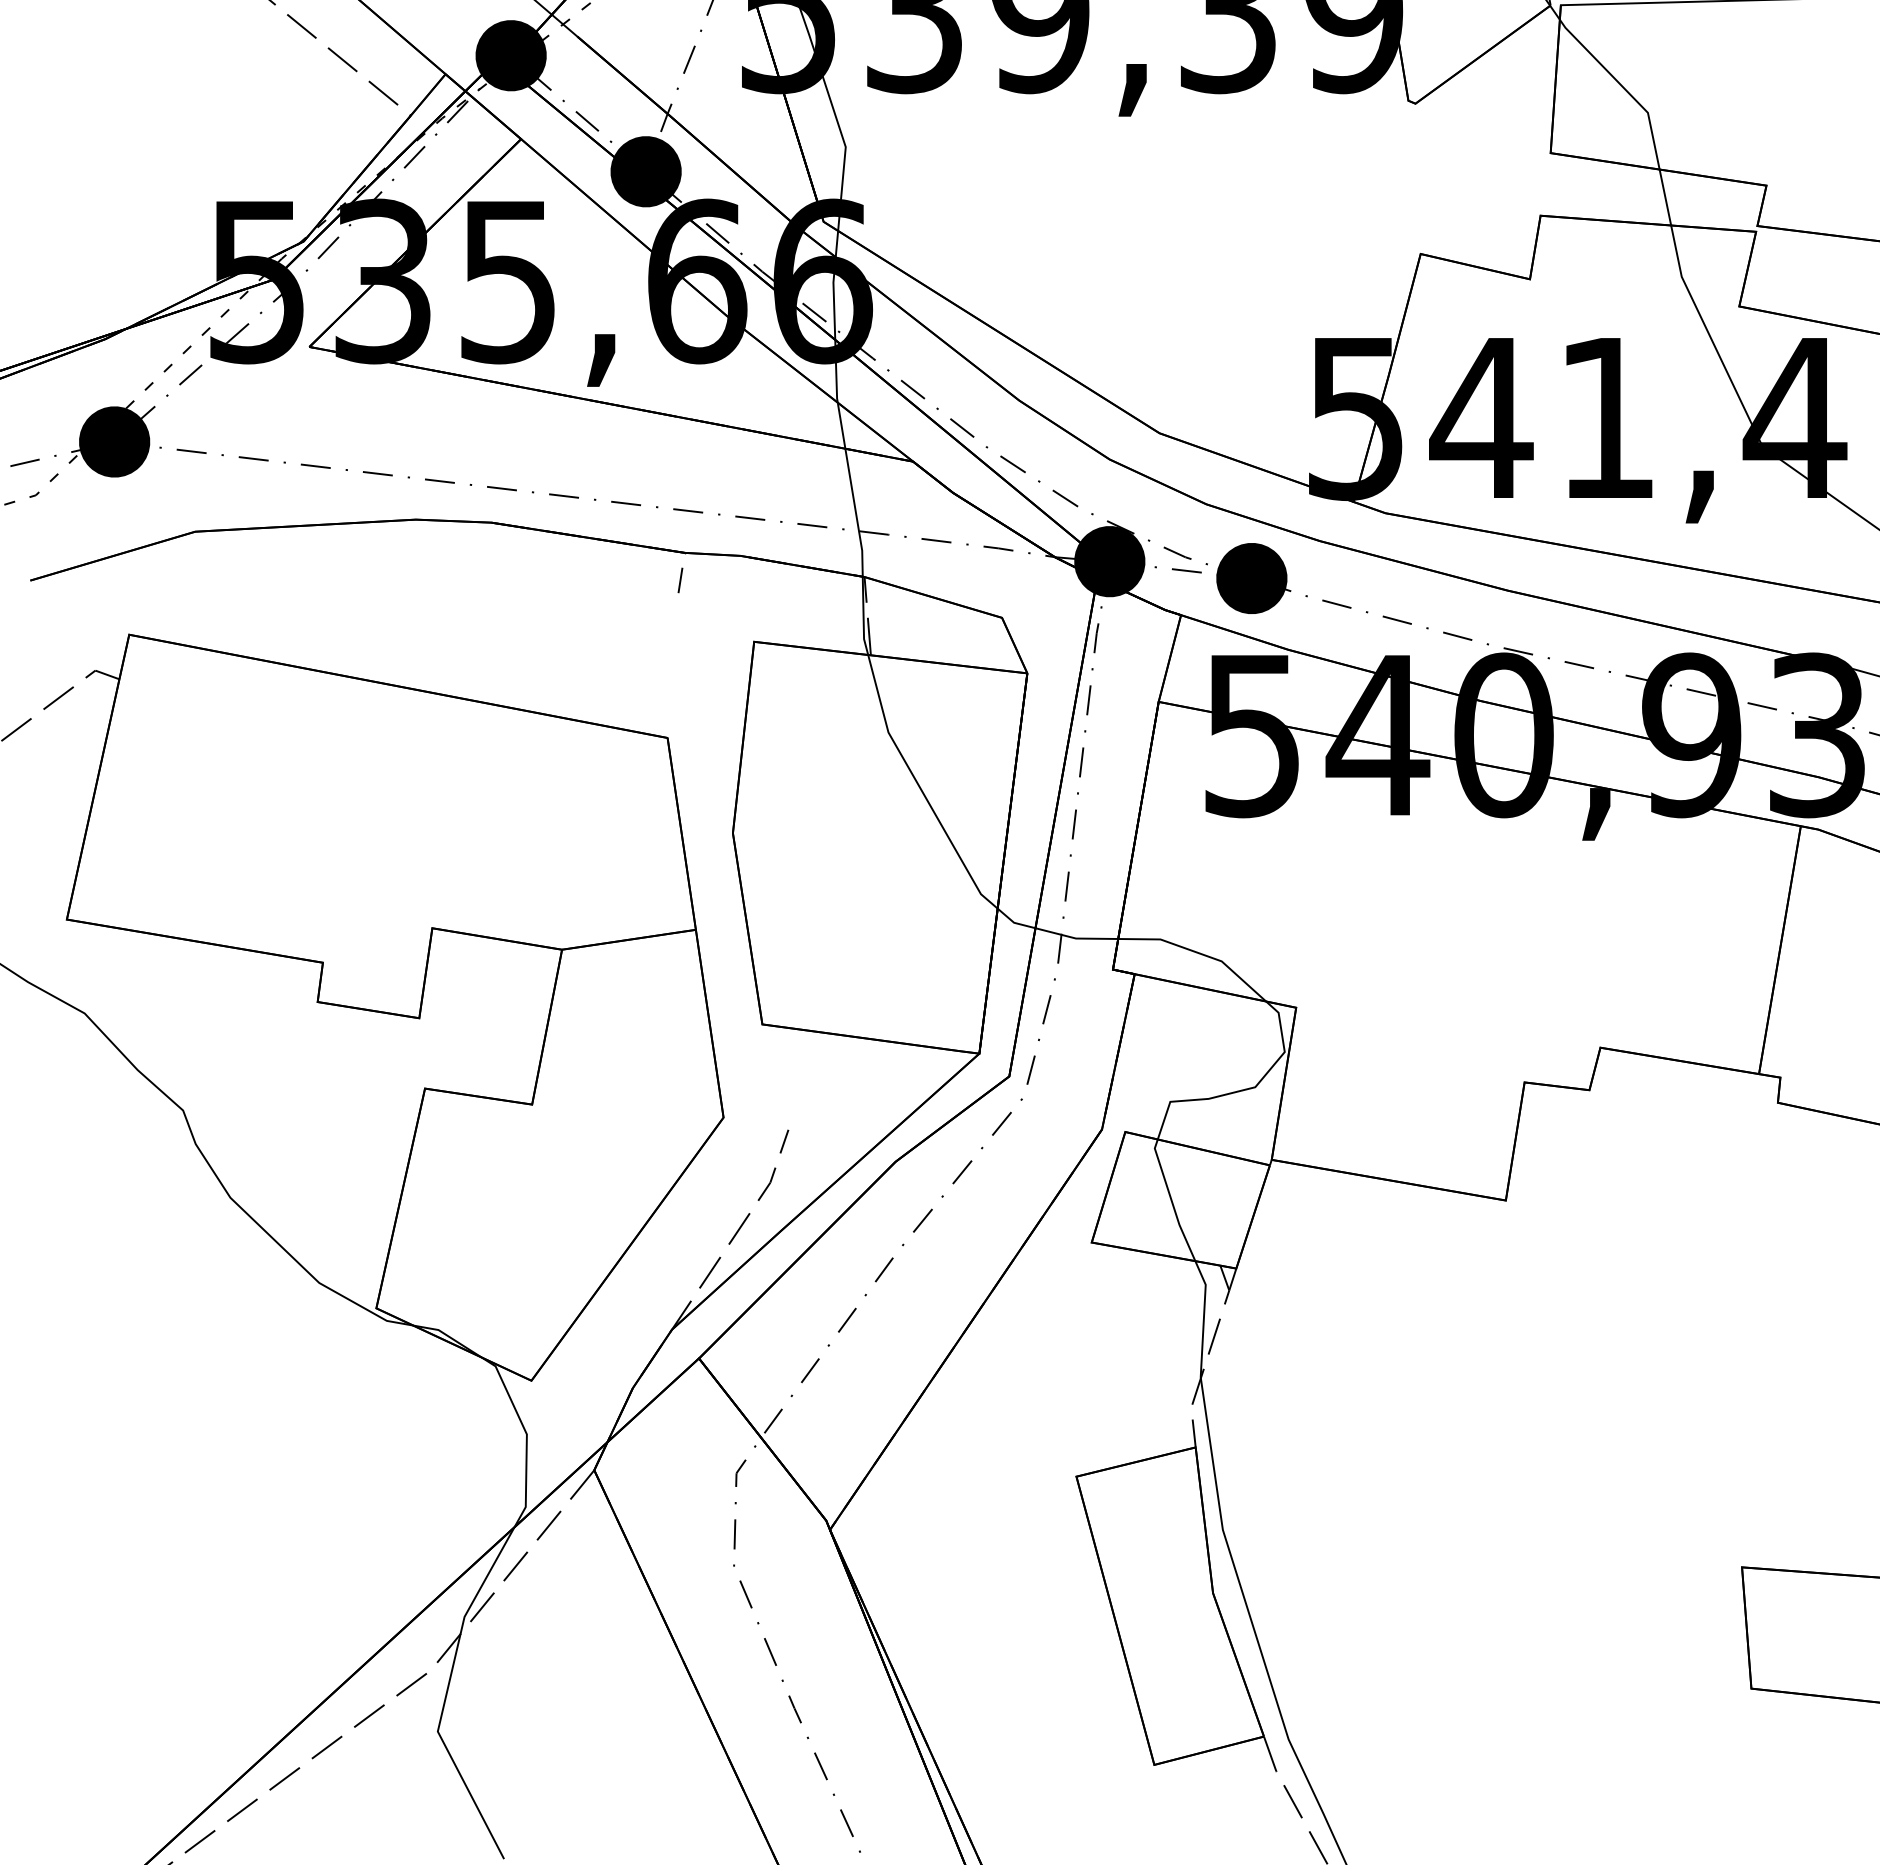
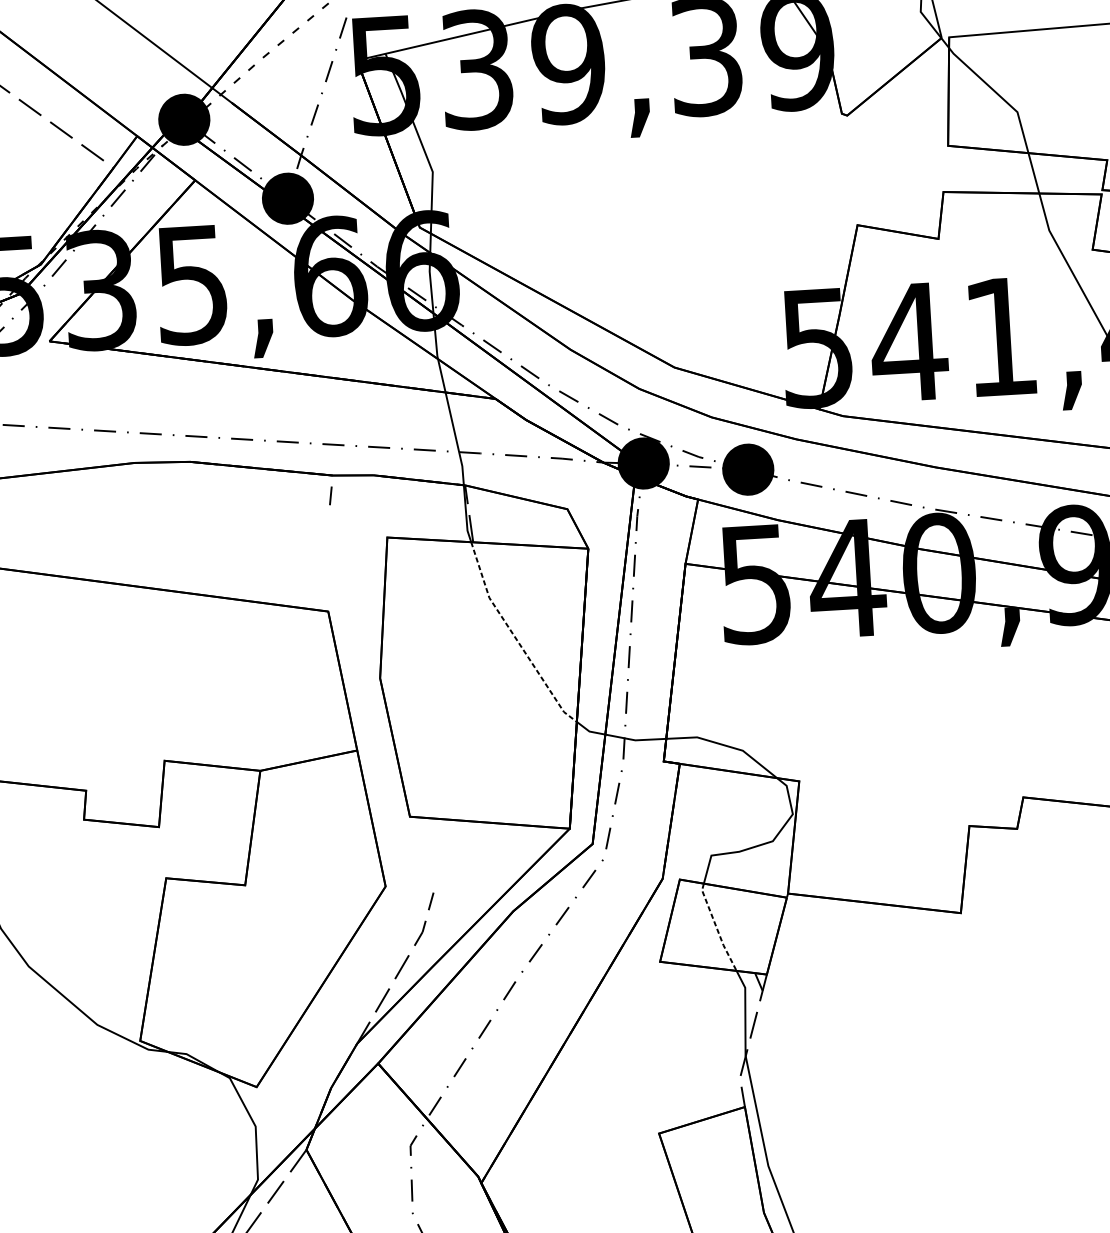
line: (920, 788) -> (515, 637), solid -> dashed
line: (1171, 1201) -> (716, 928), solid -> dashed

